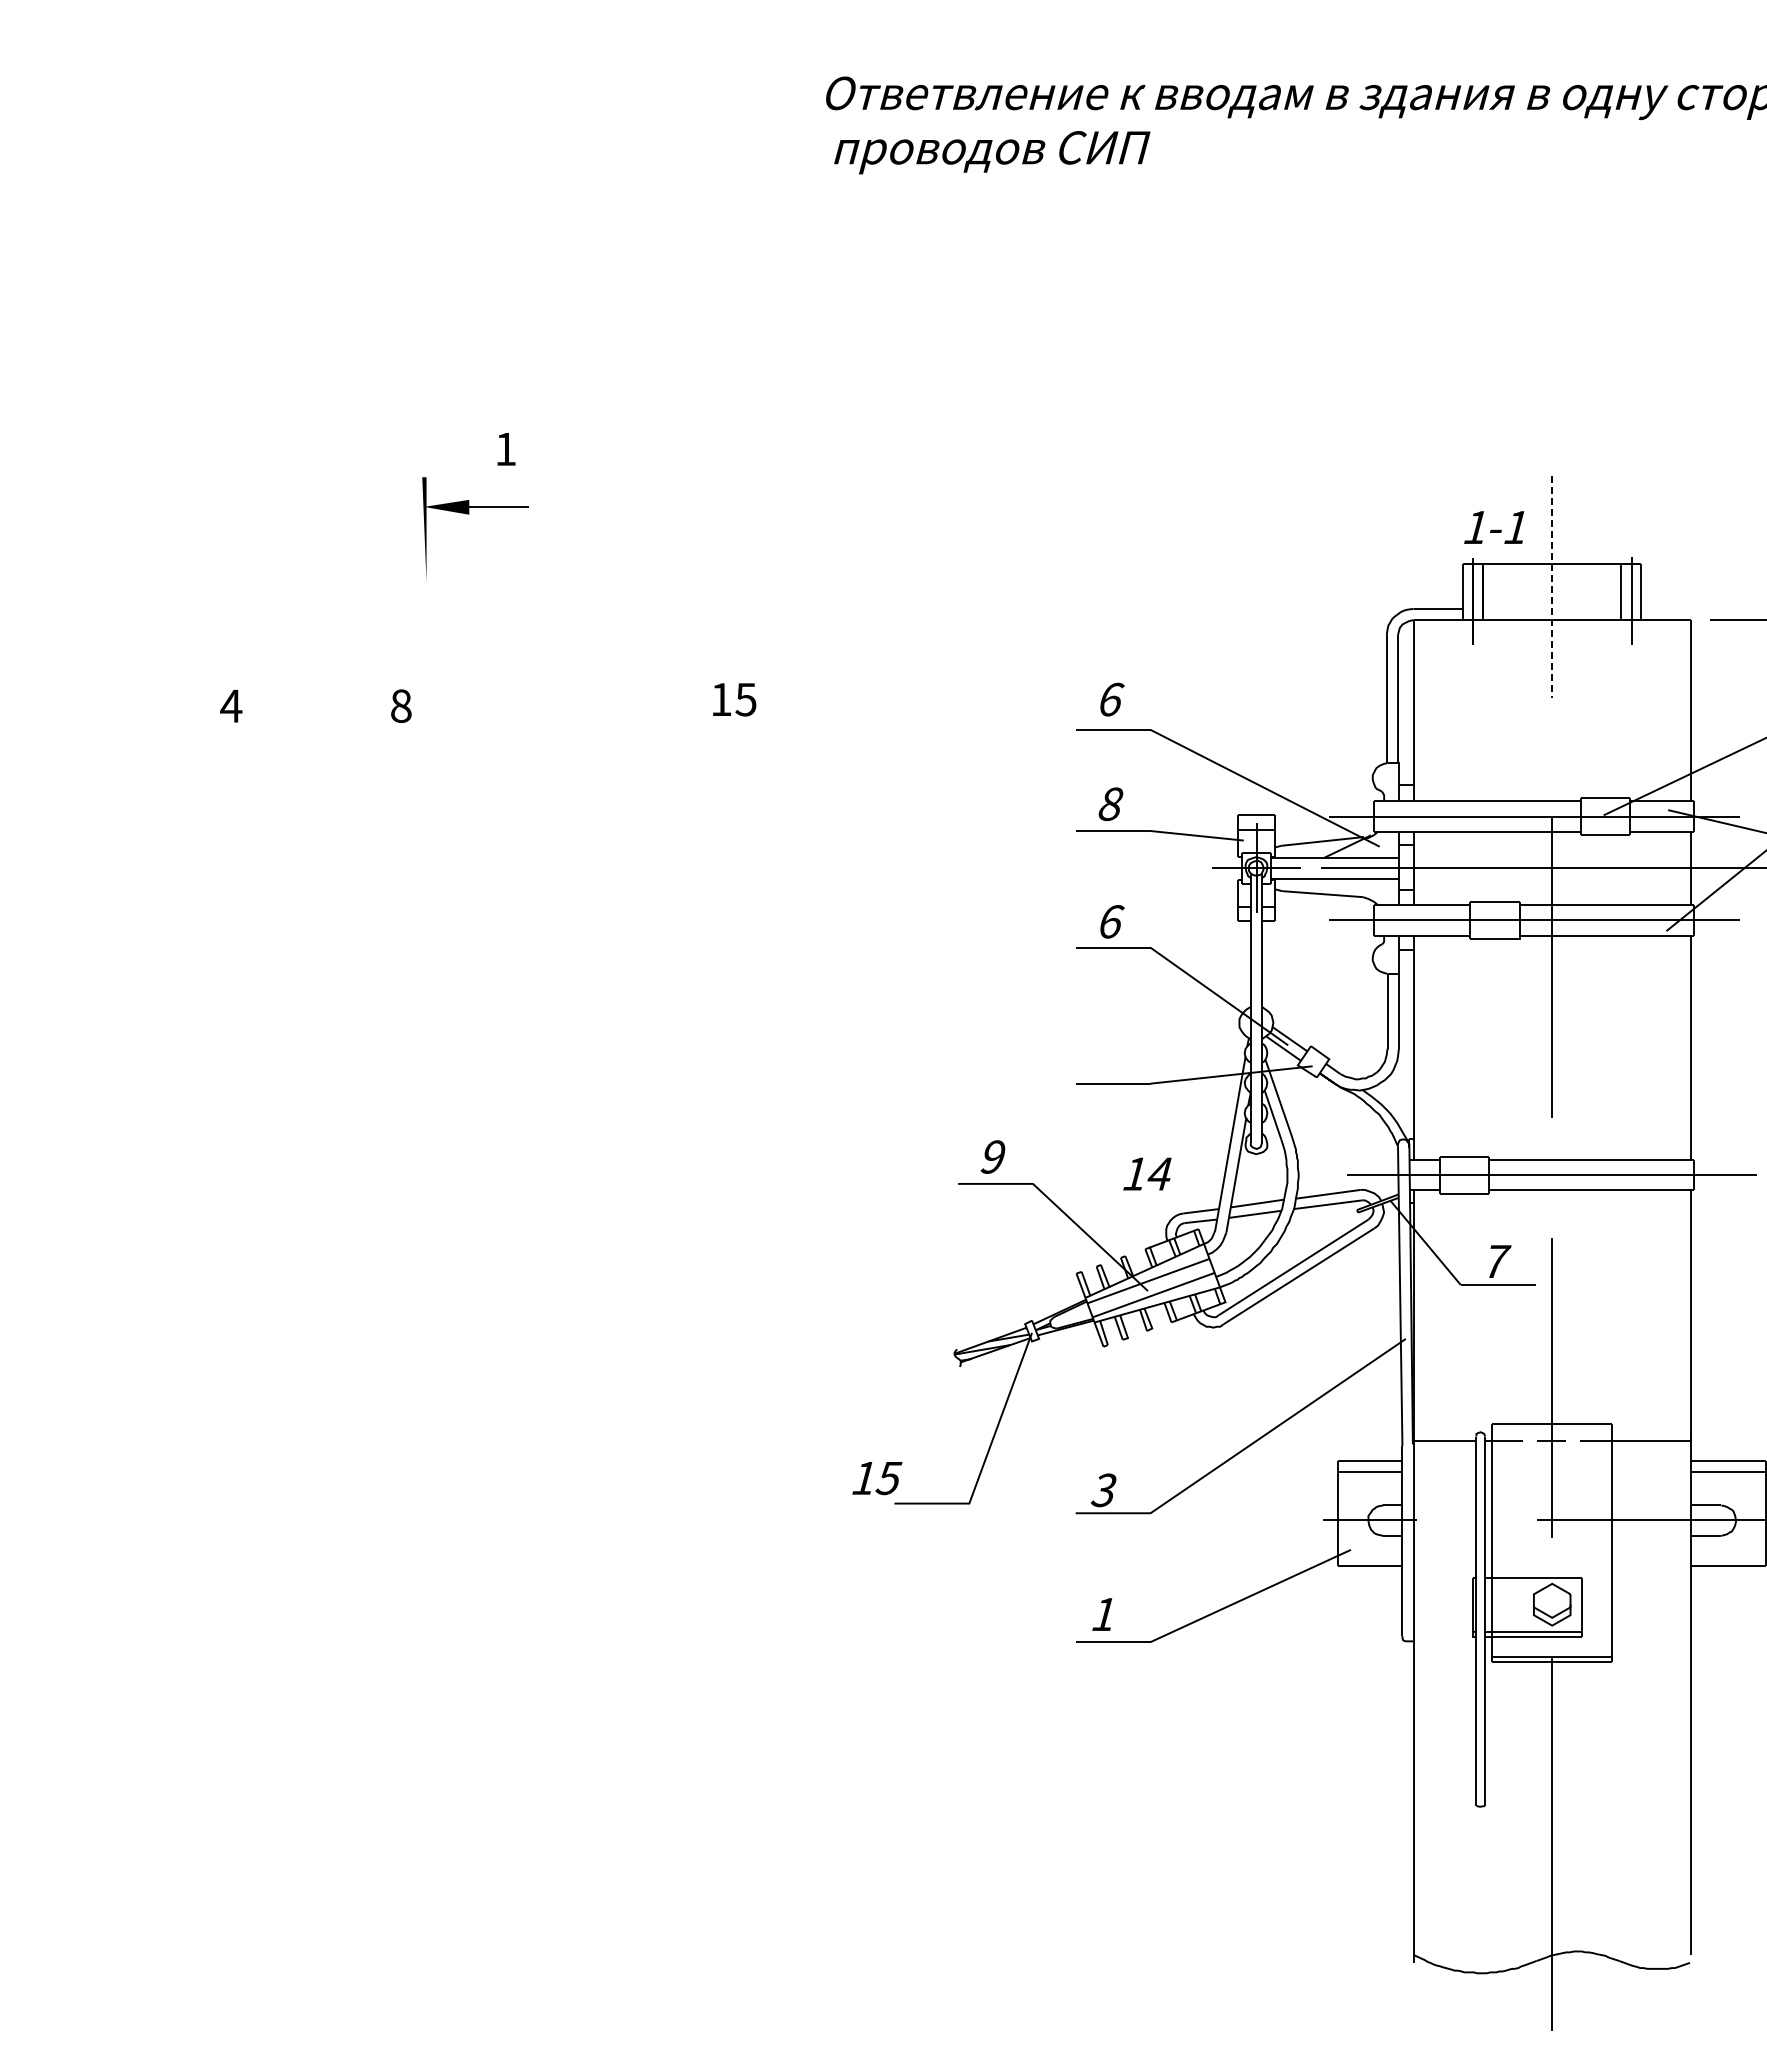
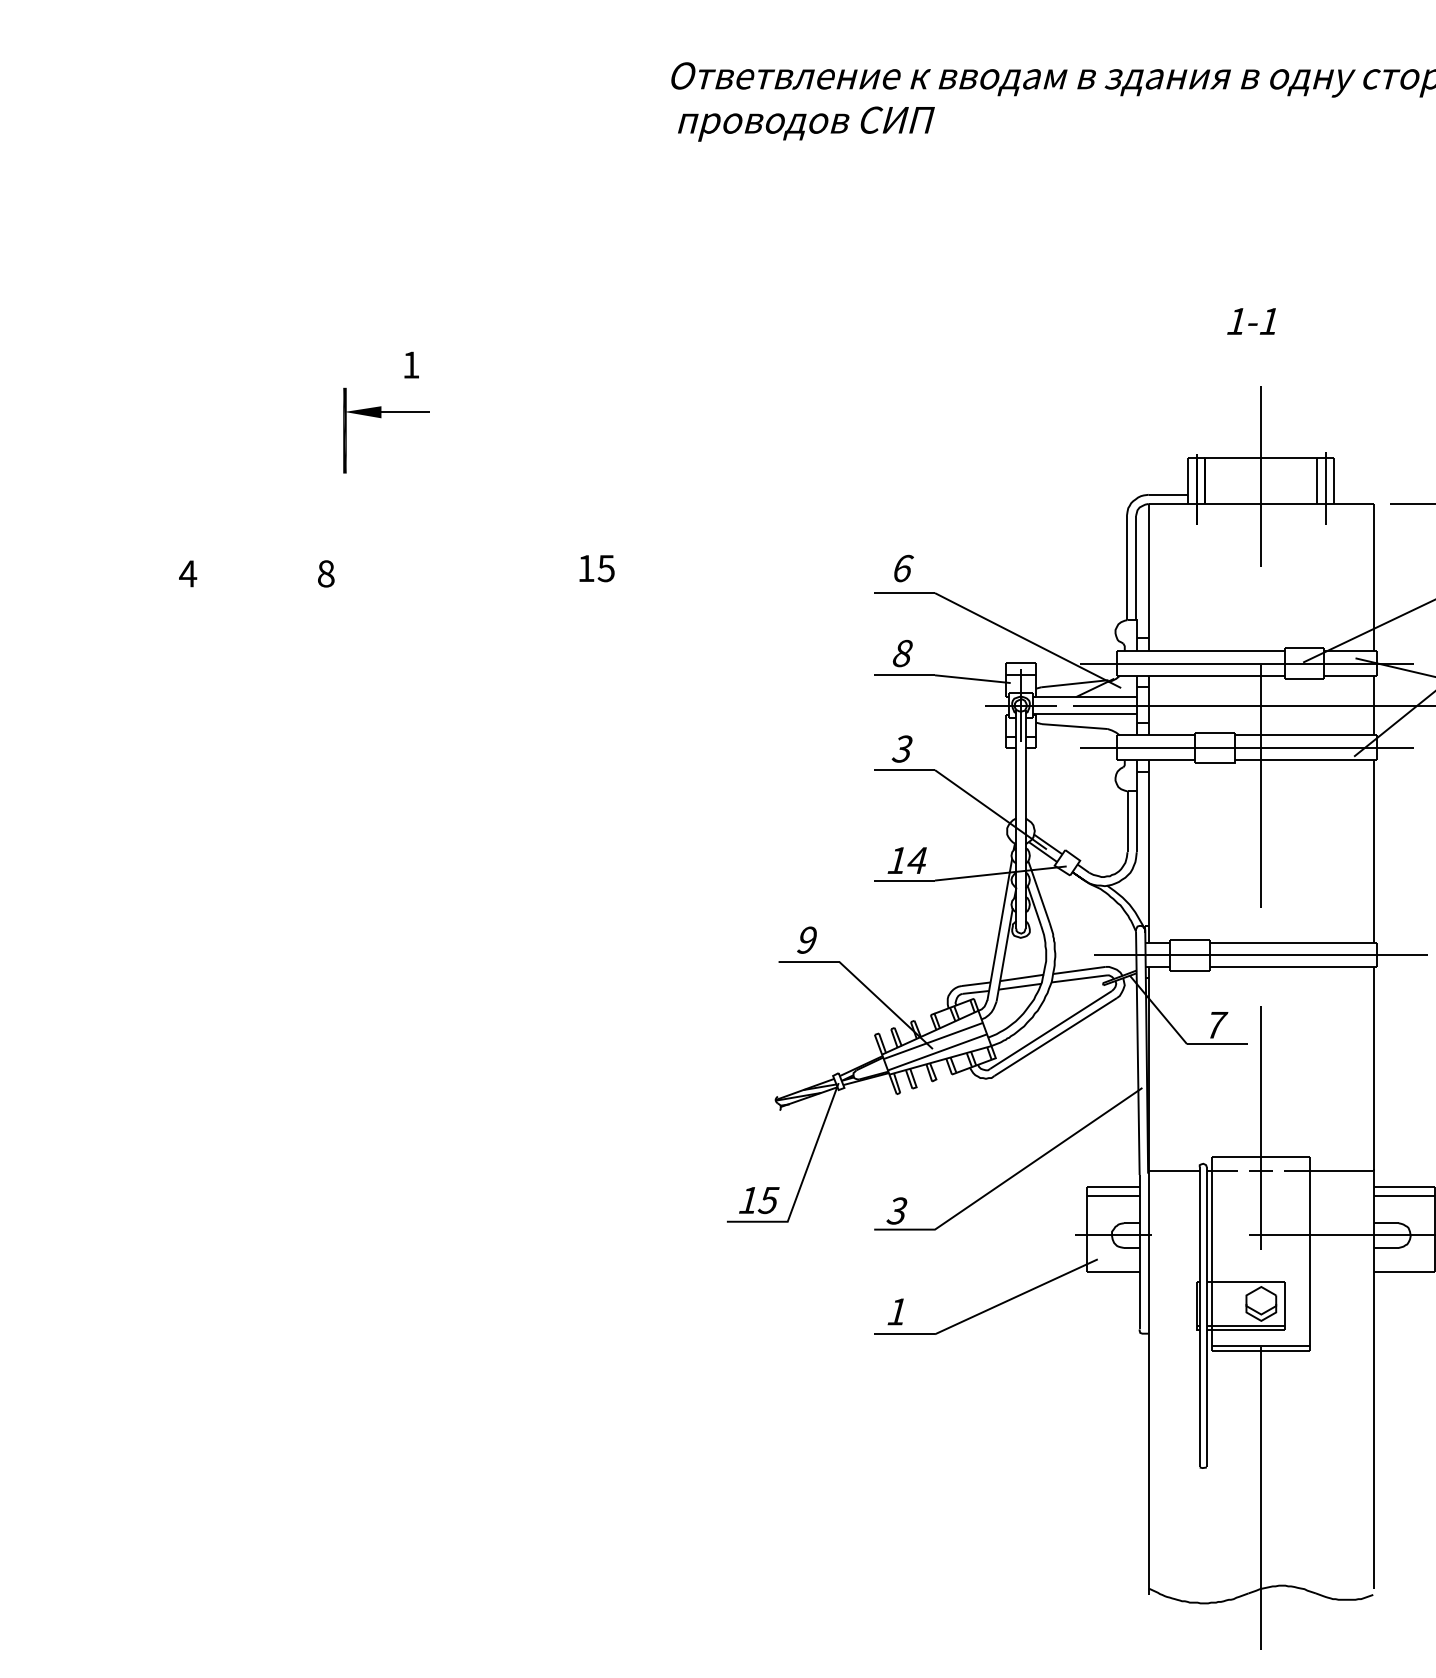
text: (1494, 527) -> (1251, 321), moved
fill: (424, 529) -> (345, 430), added
line: (1552, 587) -> (1261, 477), dashed -> solid
text: (1110, 921) -> (902, 748), 6 -> 3
text: (1147, 1173) -> (907, 860), moved
text: (877, 1478) -> (759, 1200), moved

